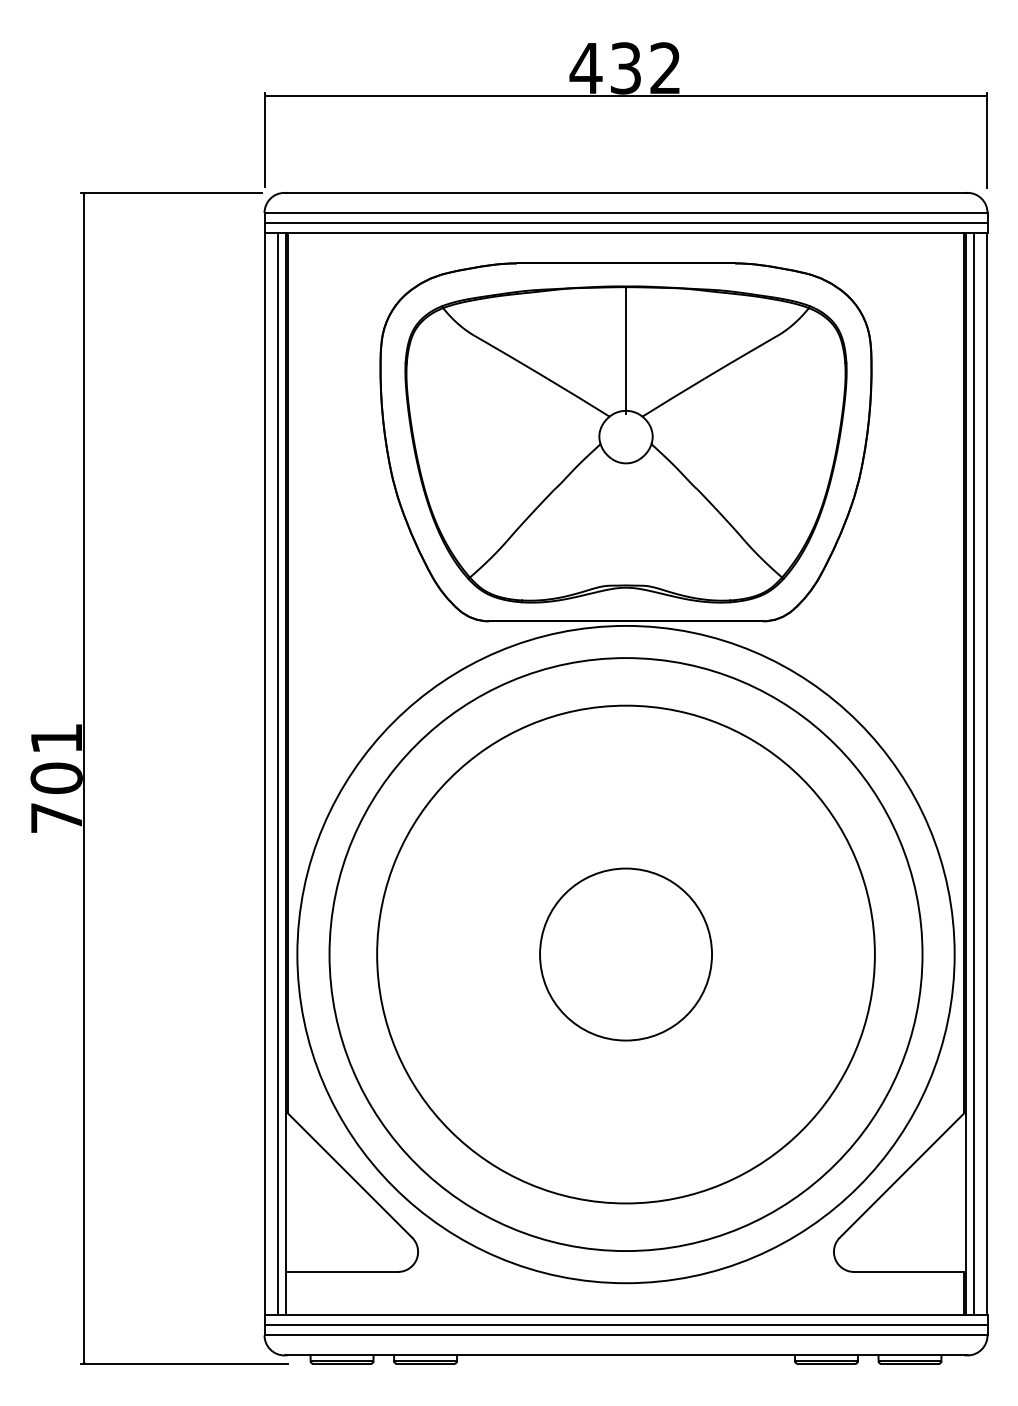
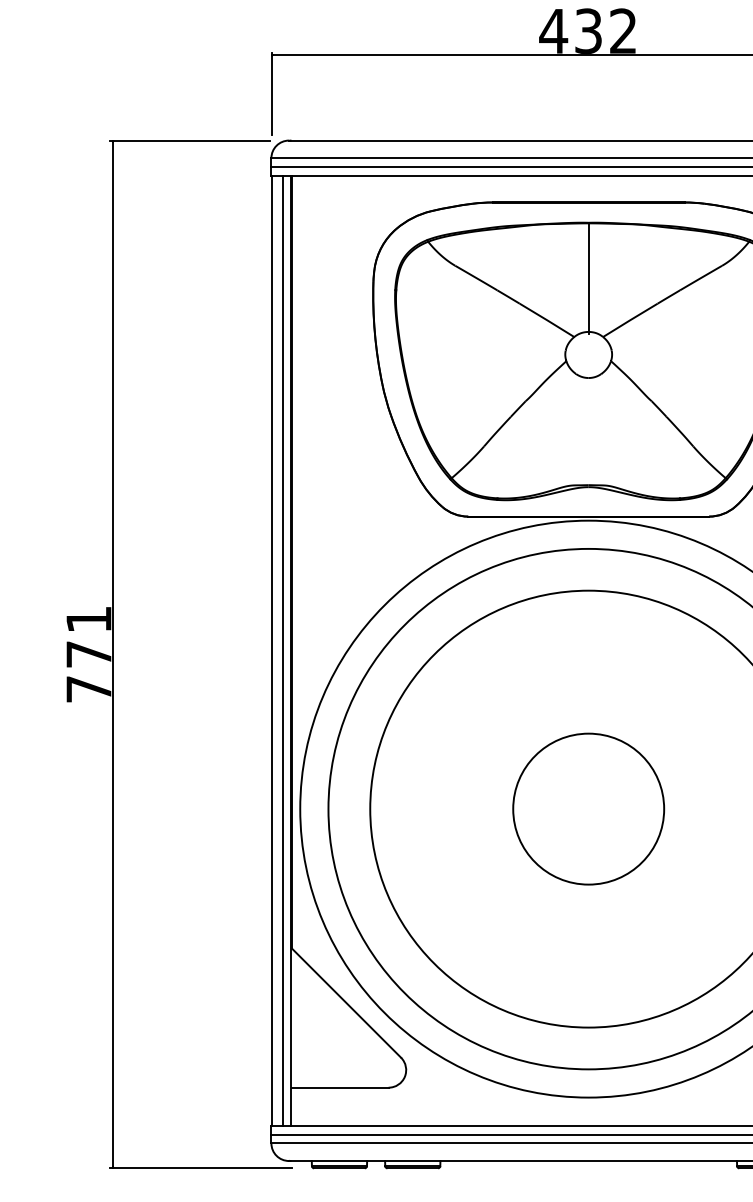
text: (56, 777) -> (88, 653), 701 -> 771

